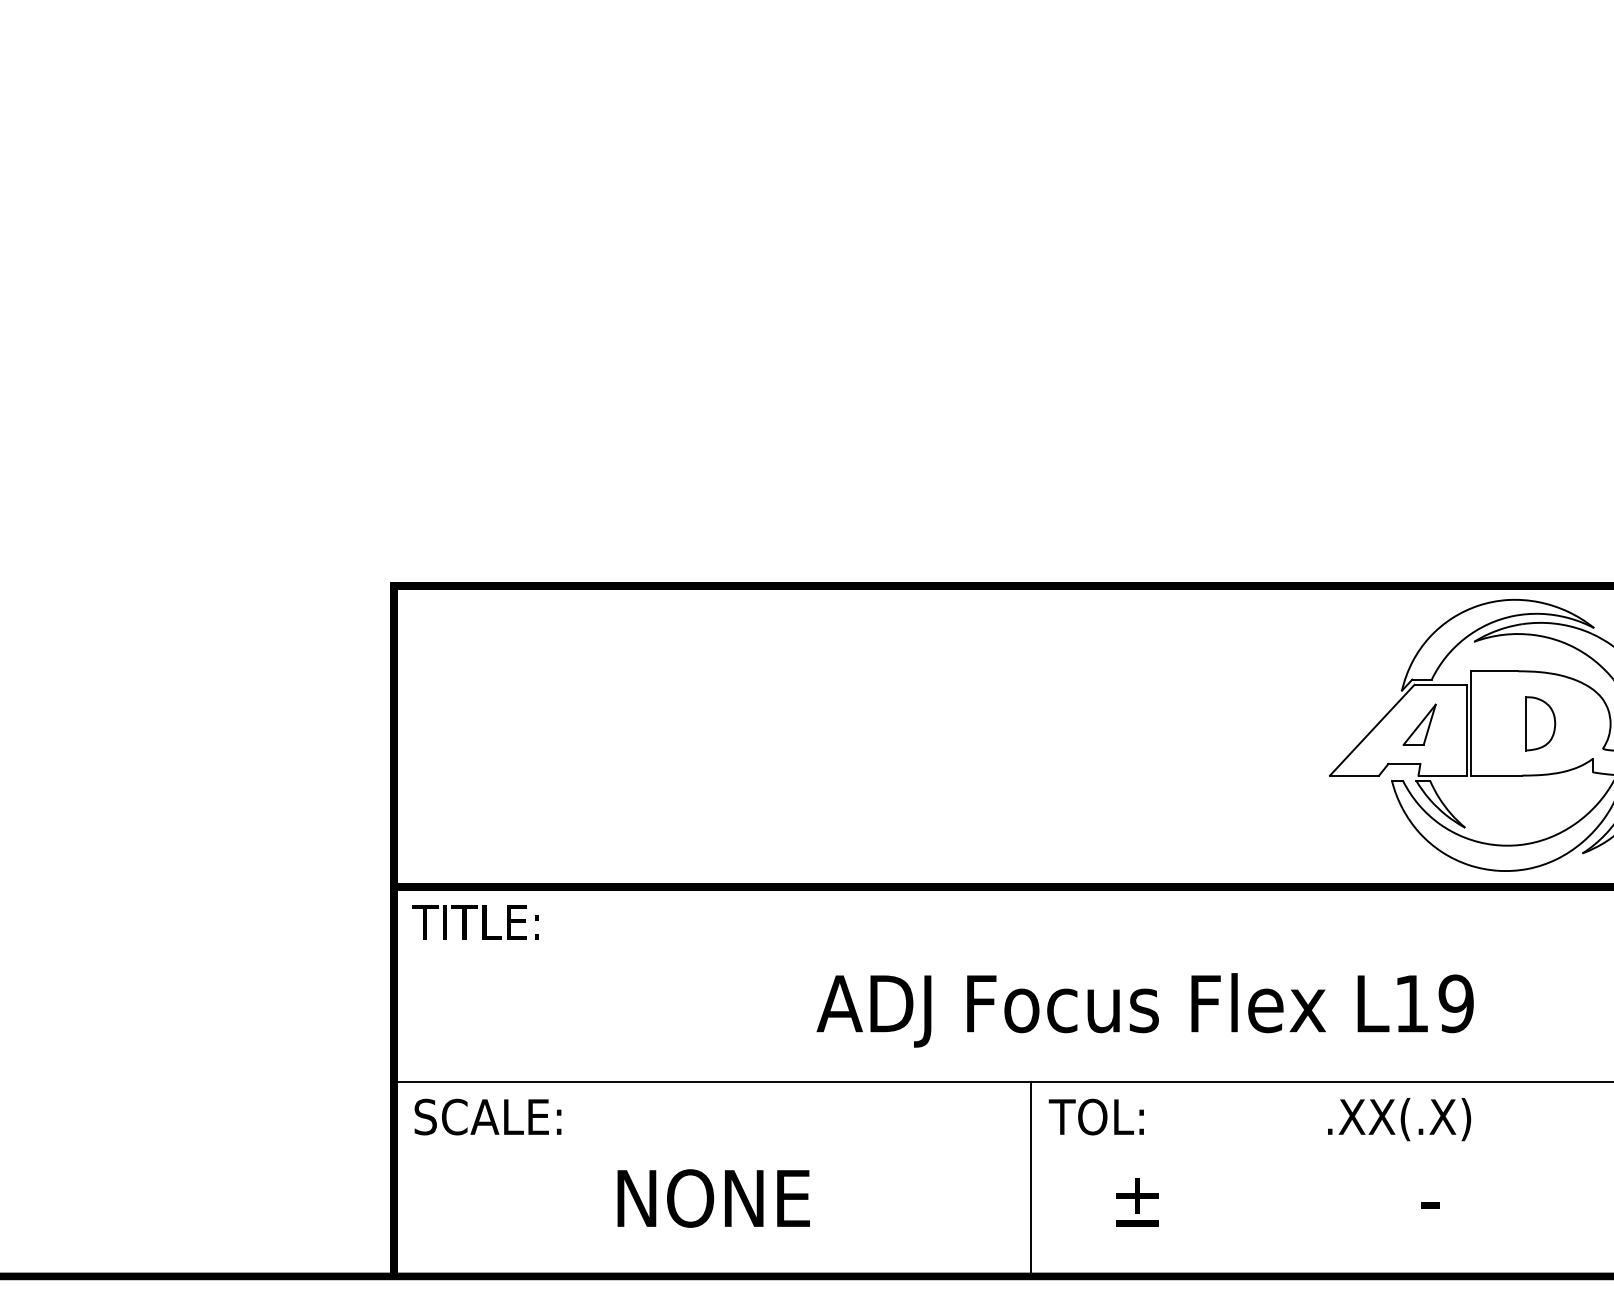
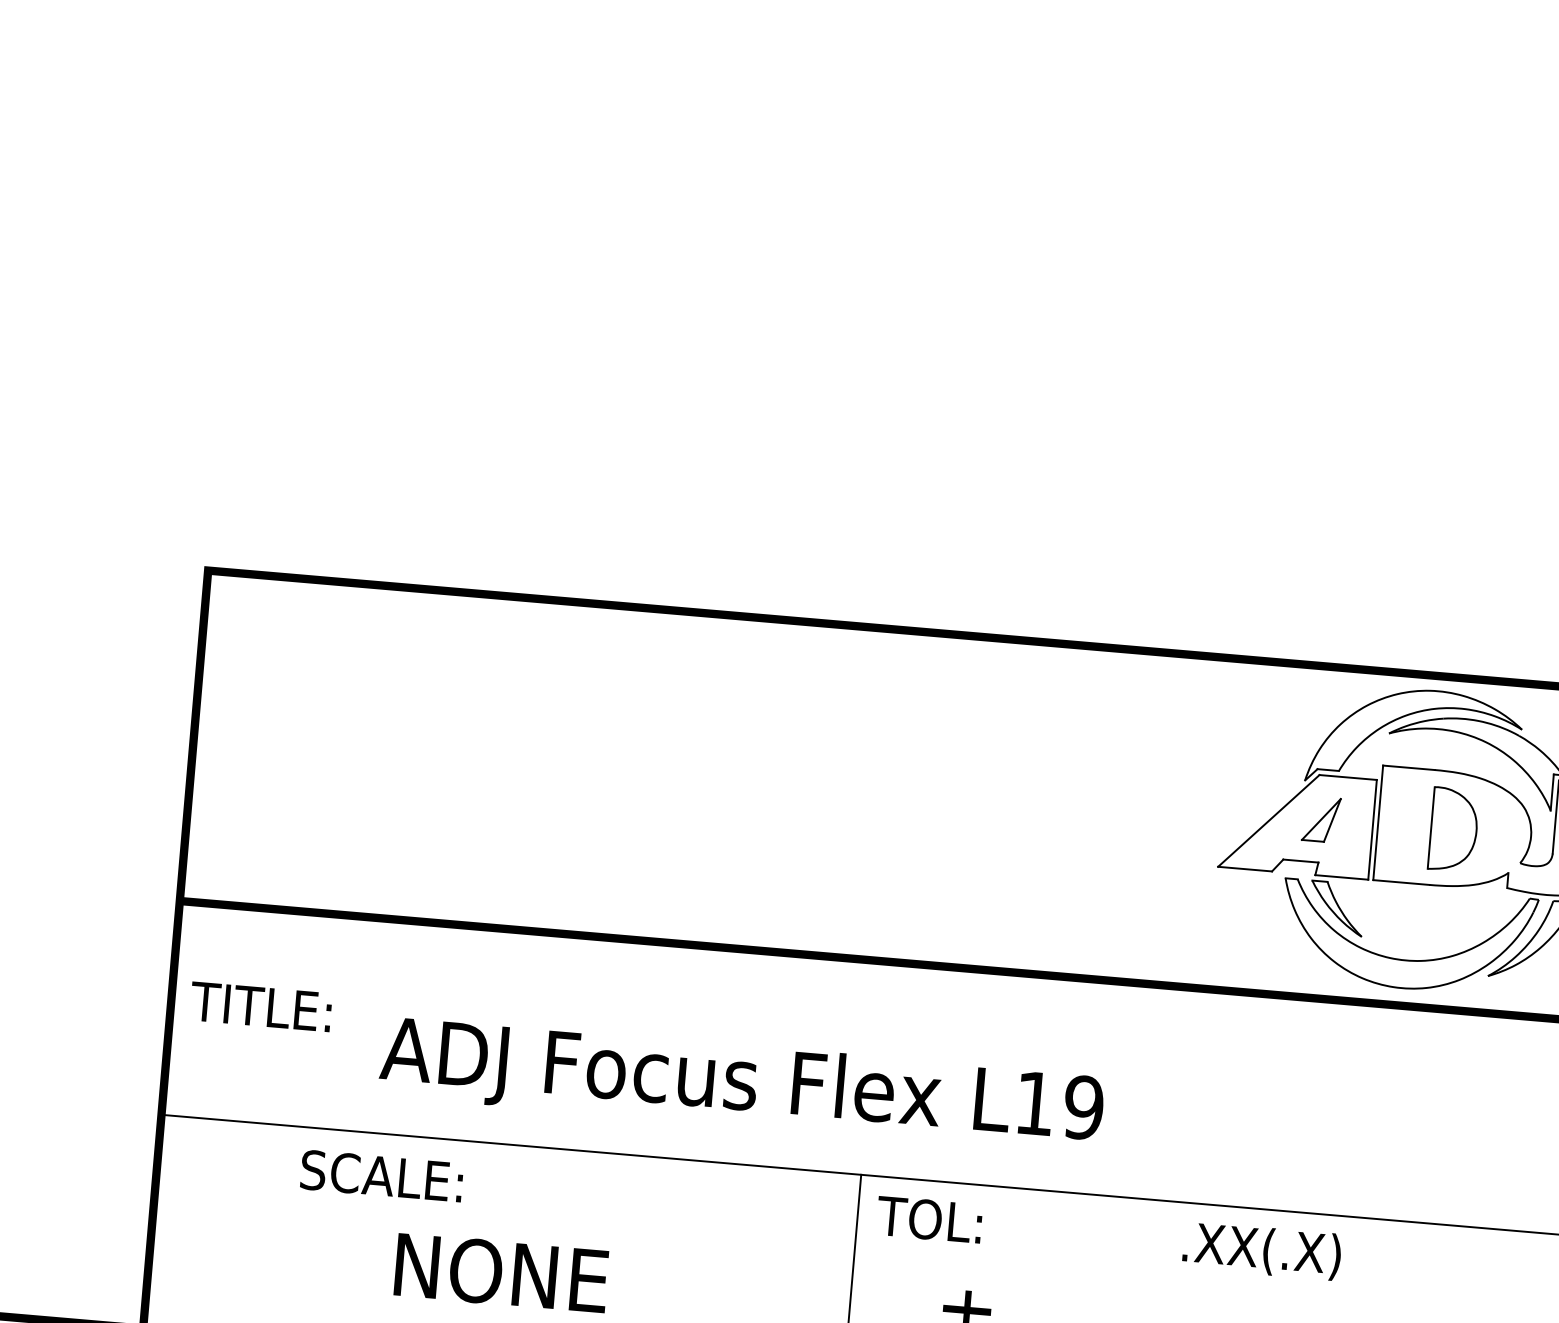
part: (1540, 723) -> (1454, 829), size x1.4
text: (475, 922) -> (260, 1006), moved
text: (1144, 1010) -> (740, 1085), moved
text: (487, 1116) -> (381, 1175), moved

